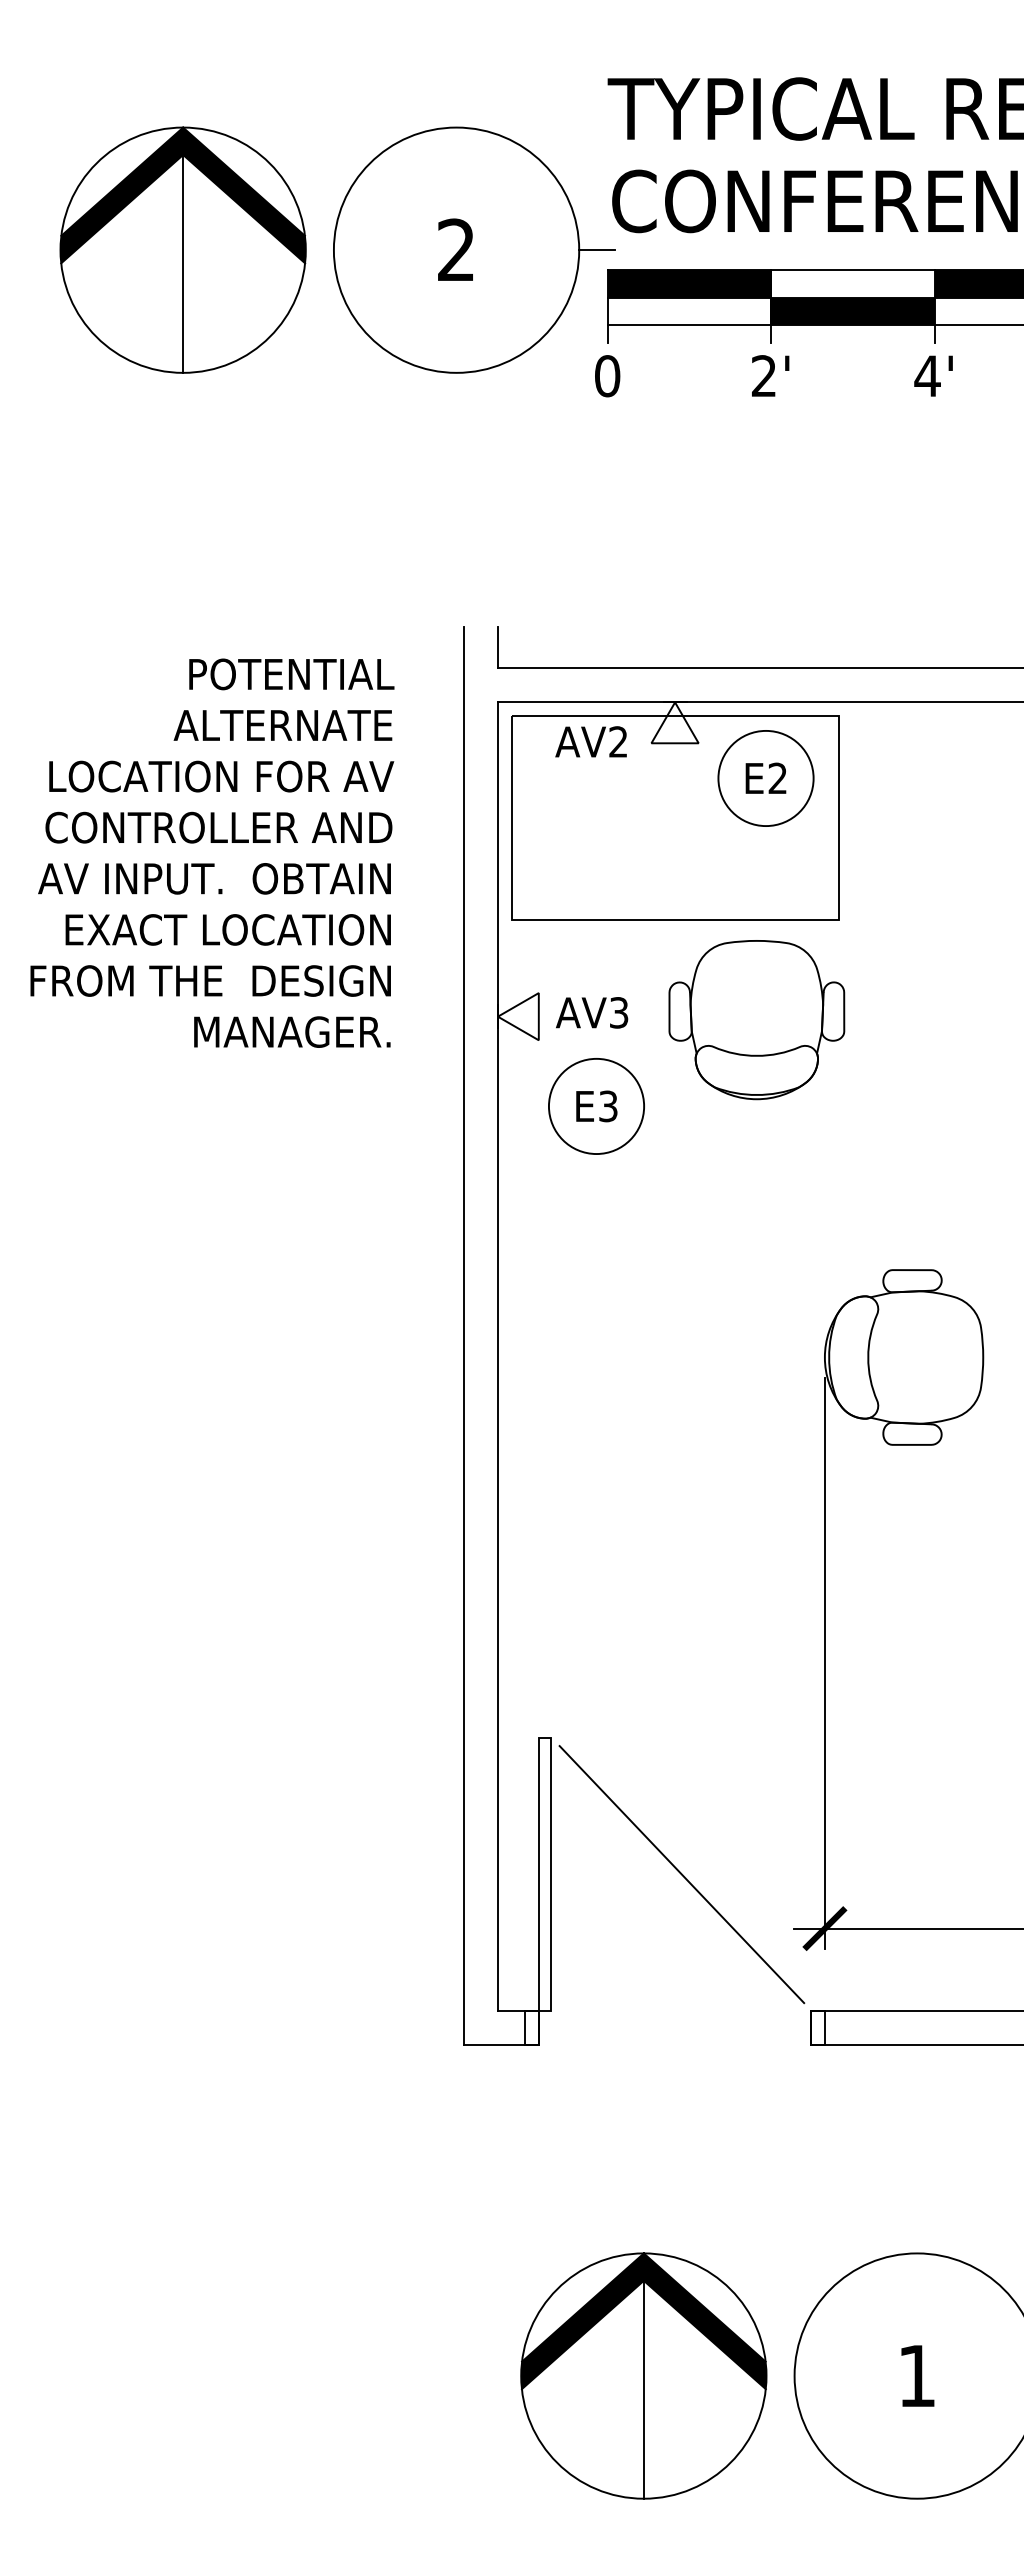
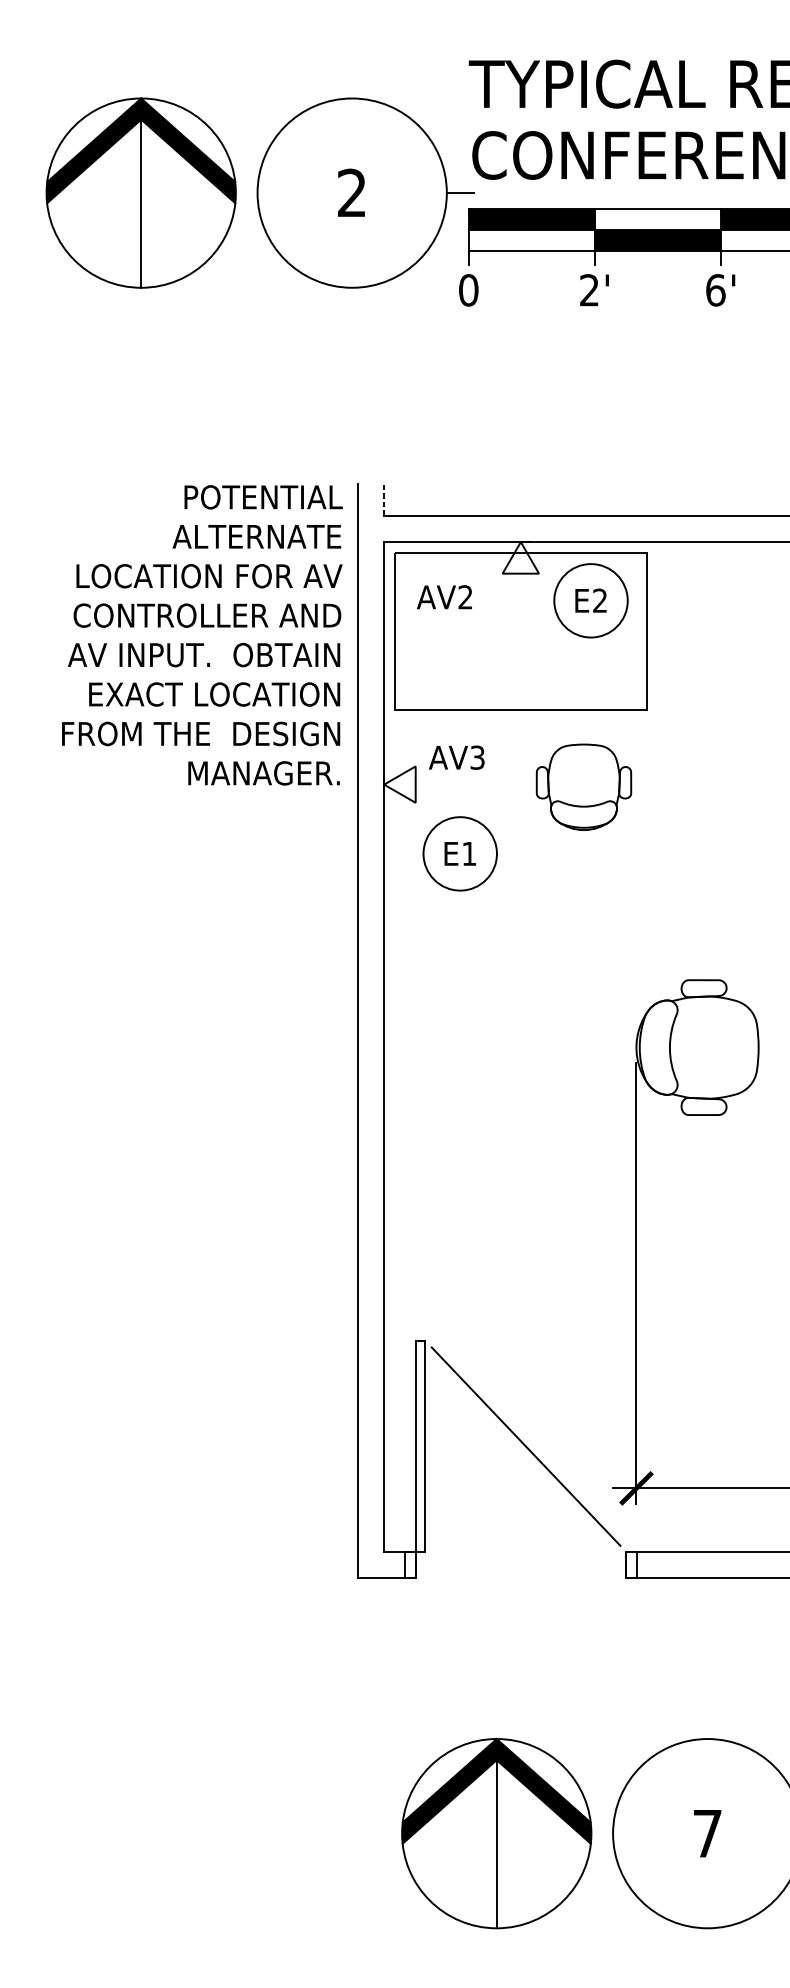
text: (927, 376) -> (715, 290), 4' -> 6'
line: (497, 647) -> (383, 499), solid -> dashed
text: (590, 741) -> (444, 596), moved
text: (212, 852) -> (202, 634), moved
text: (592, 1012) -> (457, 757), moved
part: (756, 1020) -> (583, 787), size x0.7
text: (608, 1106) -> (469, 853), E3 -> E1
text: (916, 2375) -> (707, 1833), 1 -> 7

